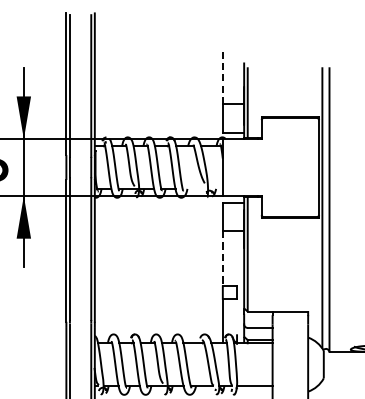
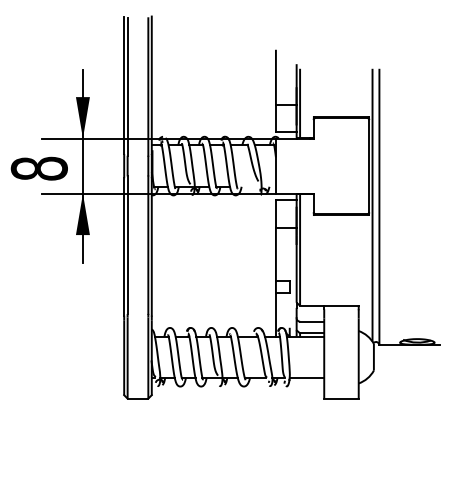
line: (222, 76) -> (275, 77), dashed -> solid
line: (222, 258) -> (275, 254), dashed -> solid

